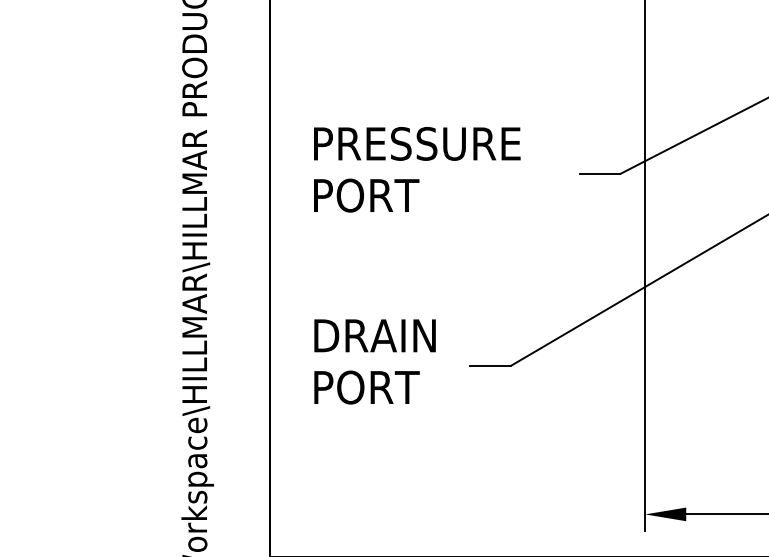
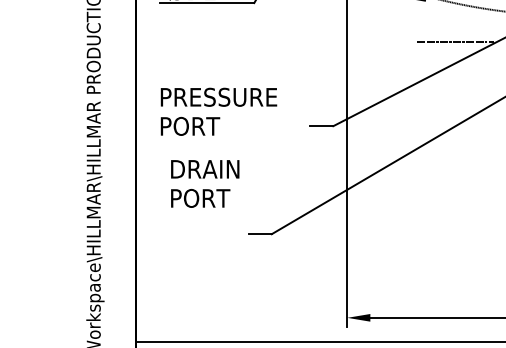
text: (416, 169) -> (218, 111), moved
text: (375, 360) -> (205, 183), moved

